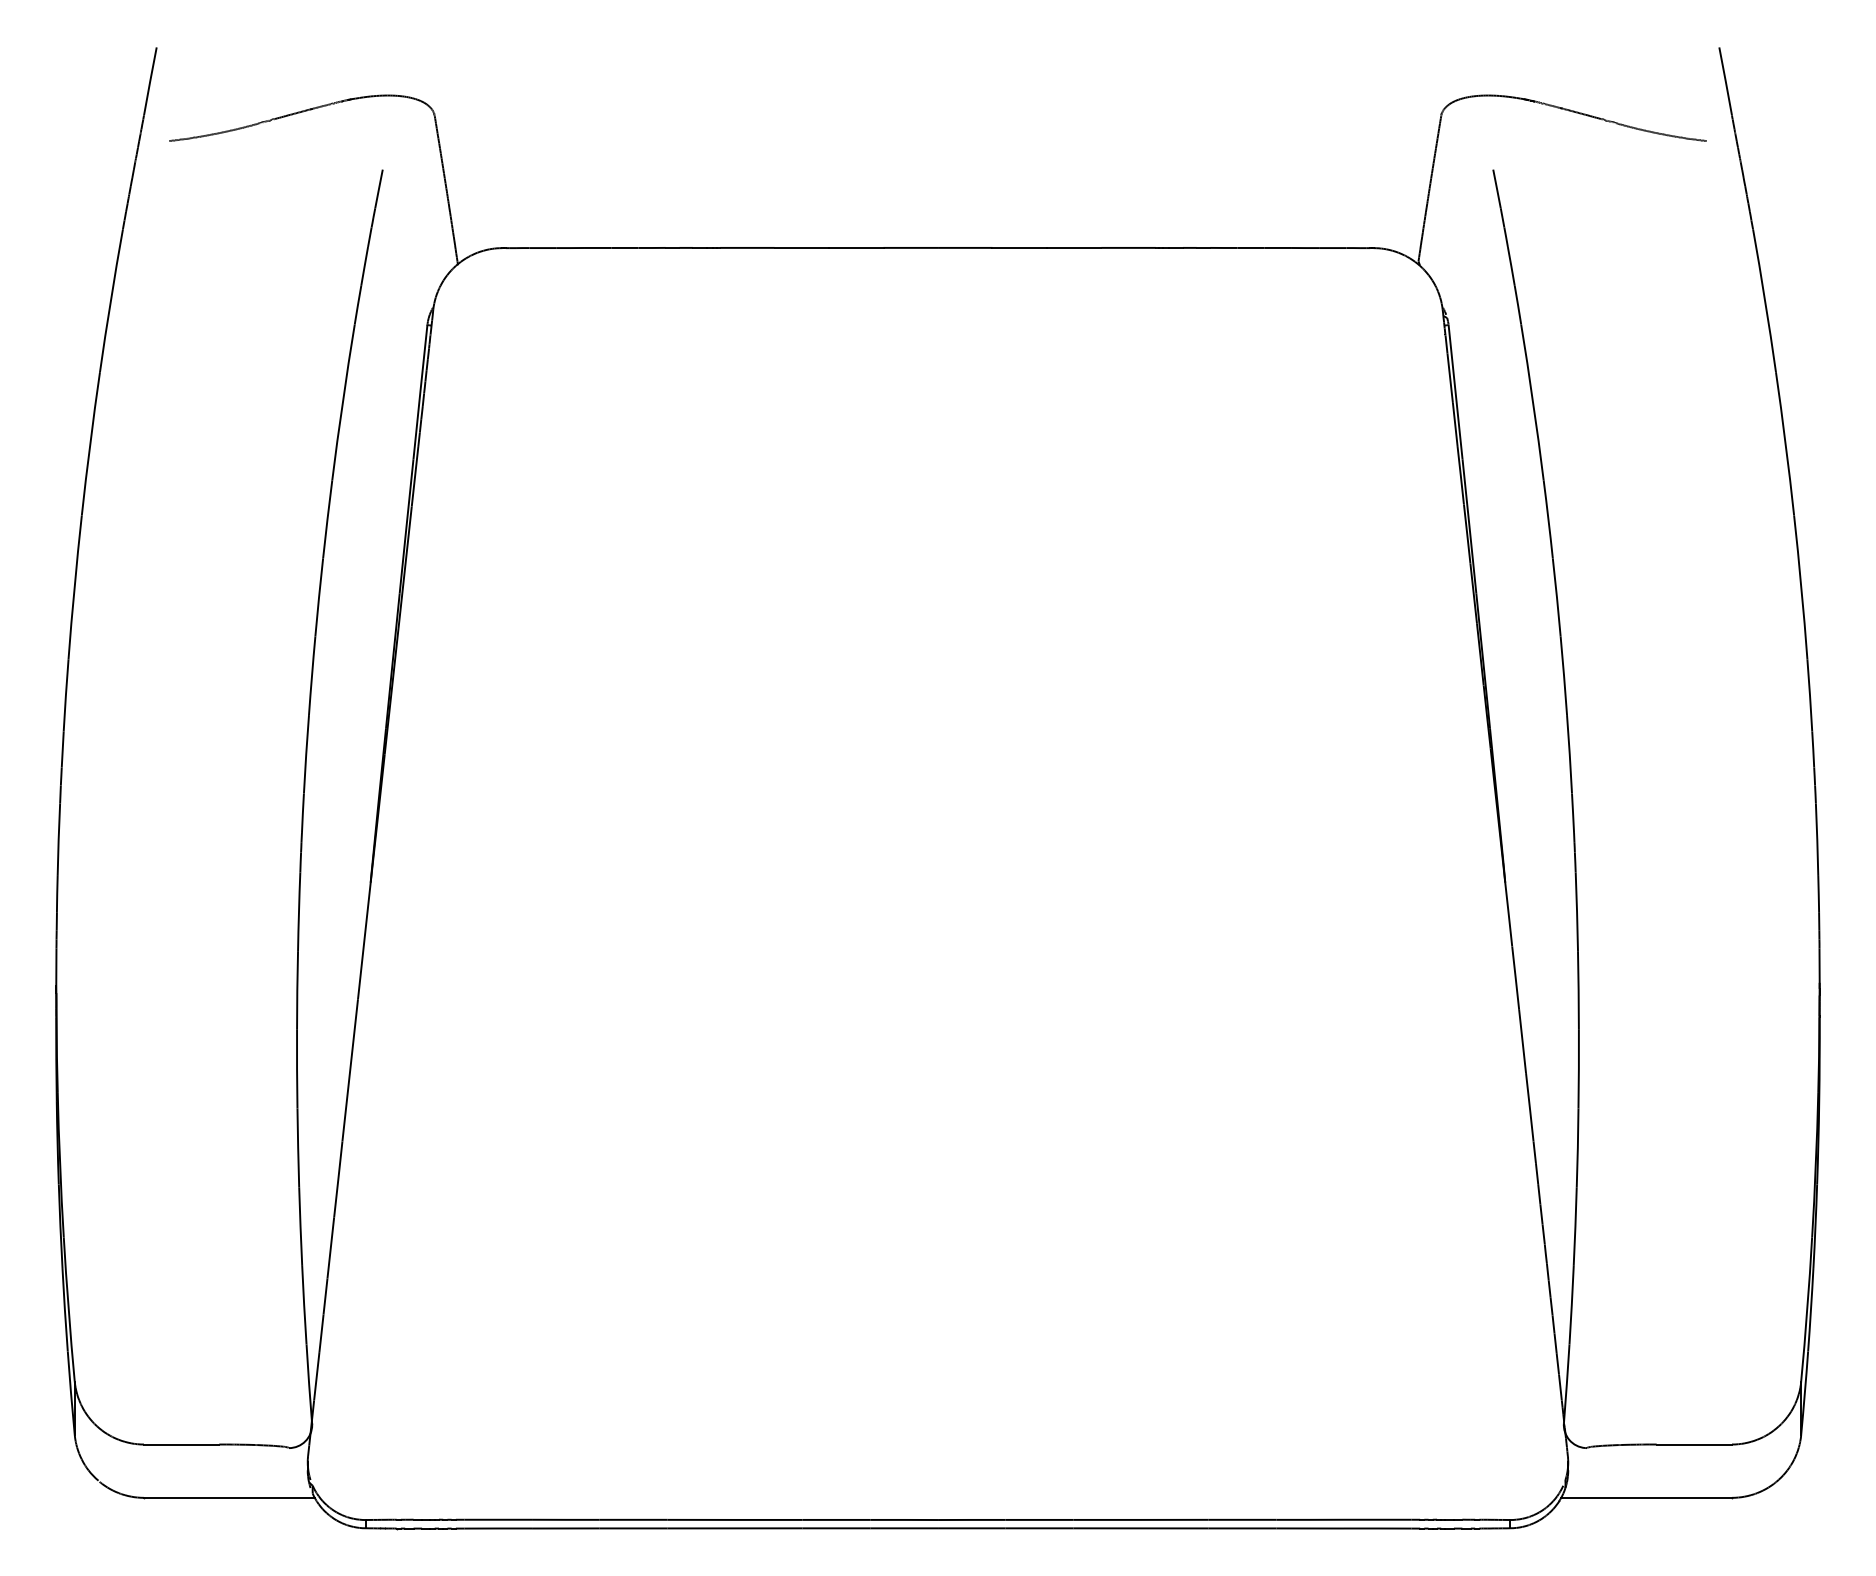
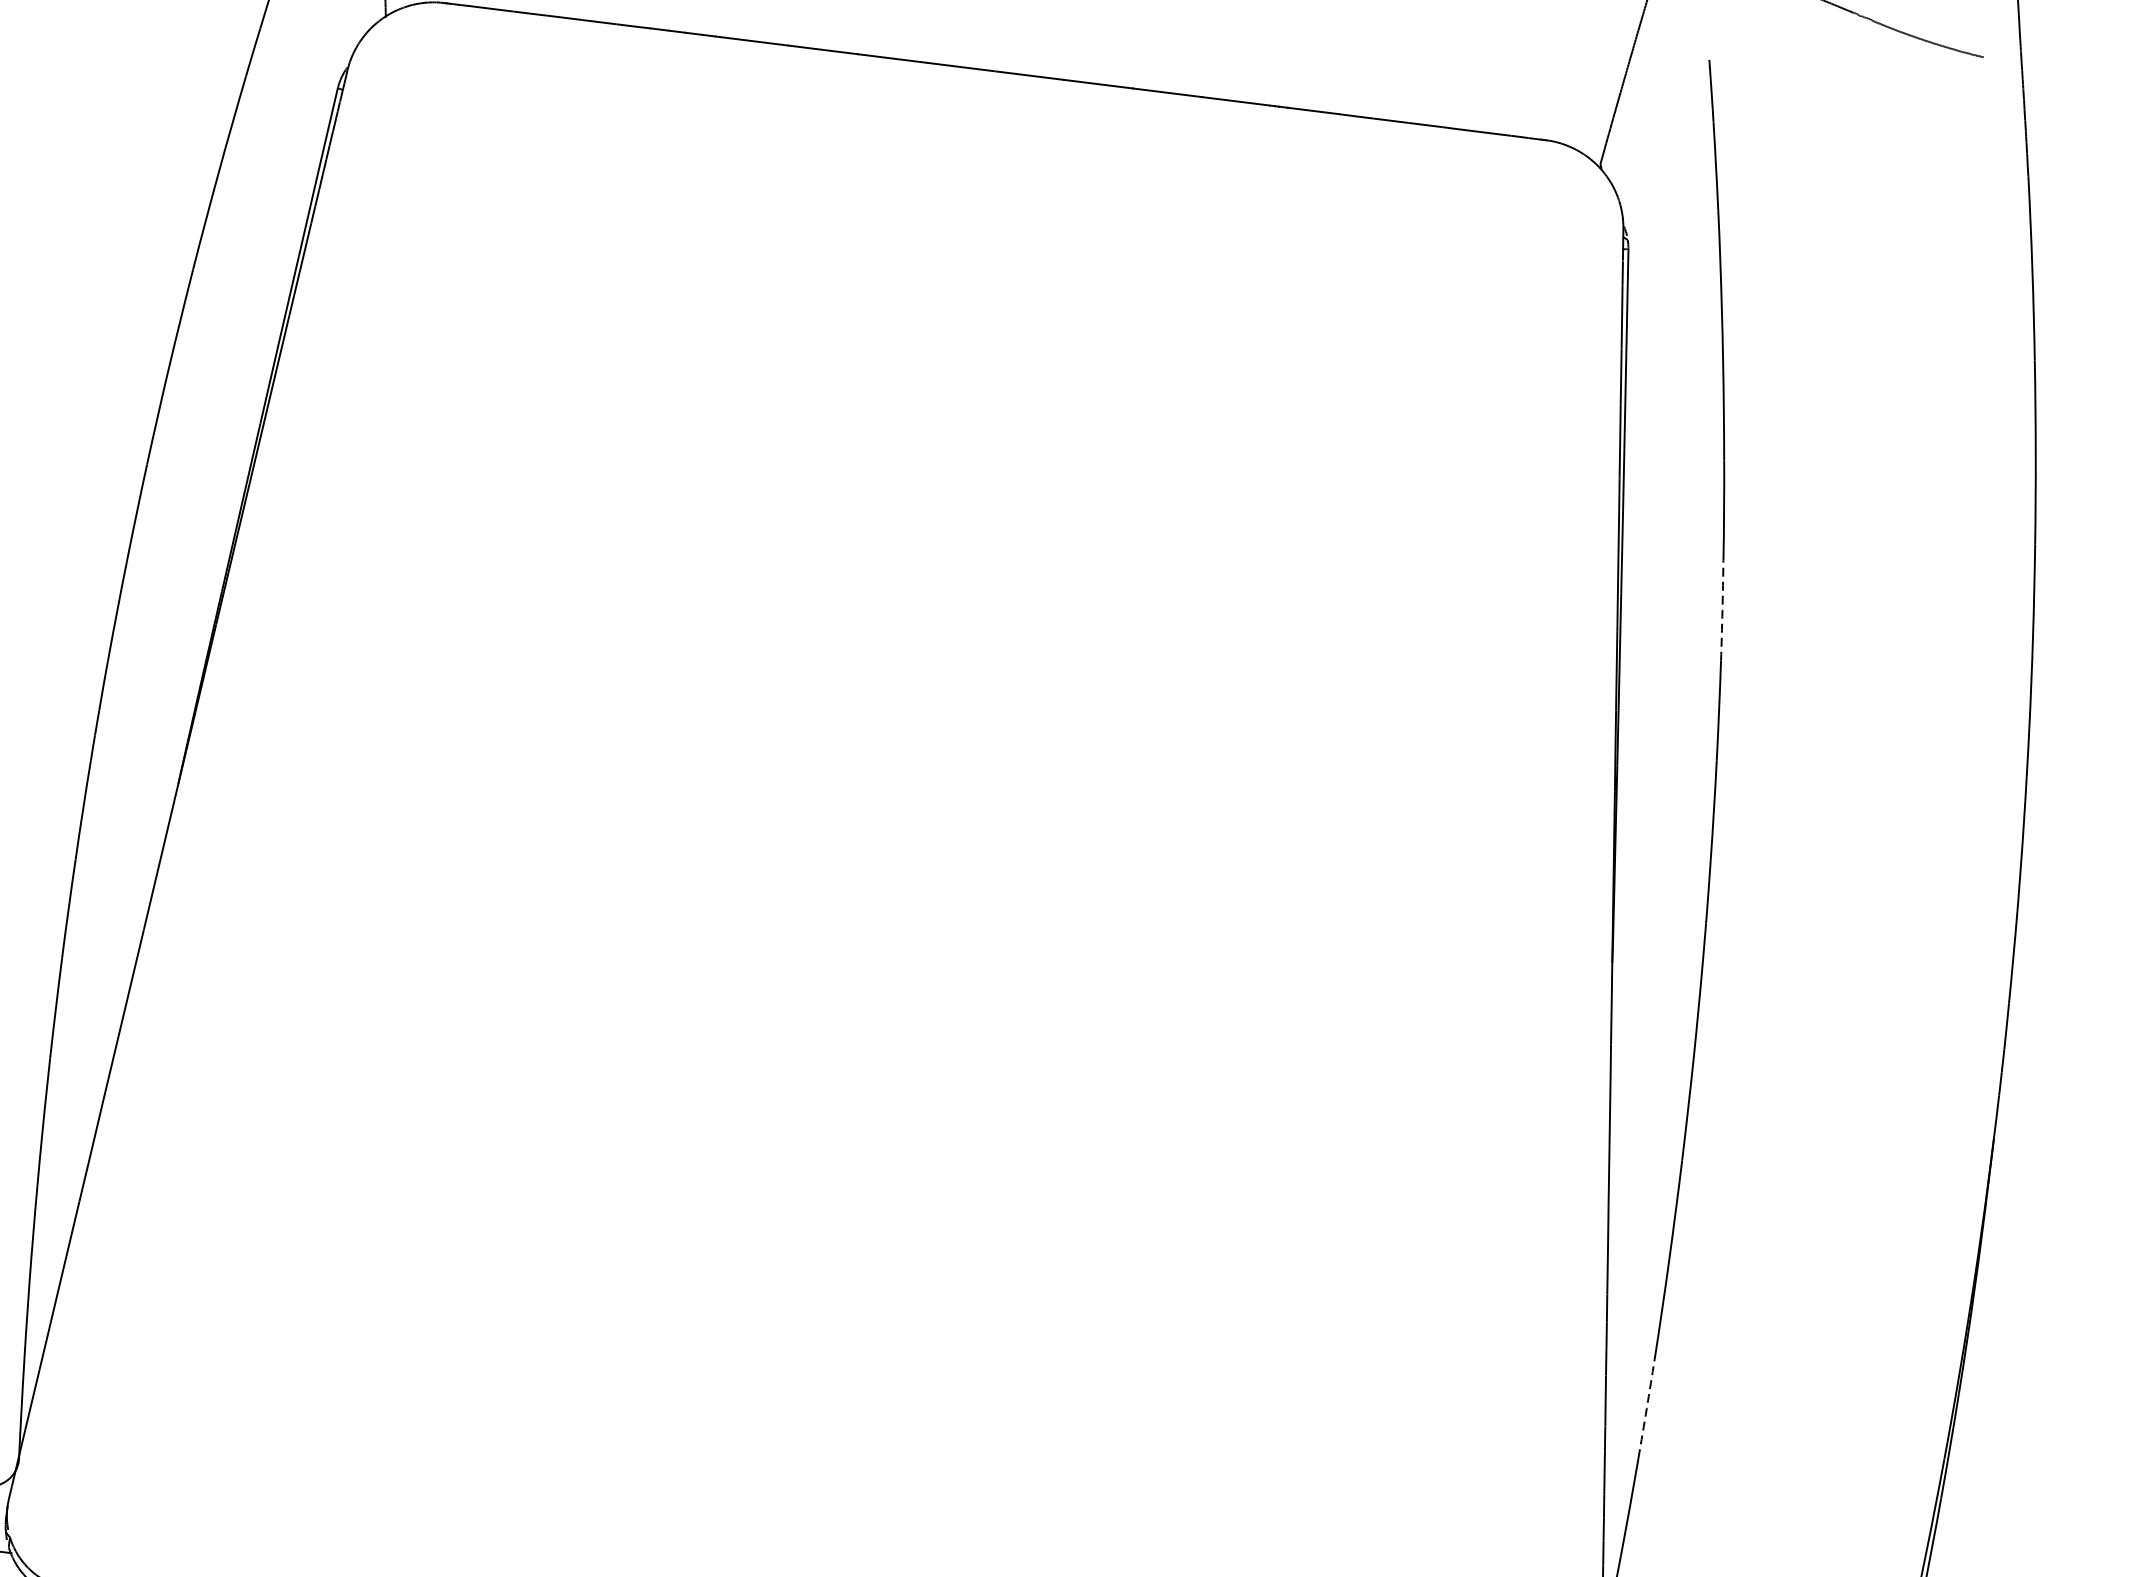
arc: (1556, 597) -> (1721, 610), solid -> dashed
arc: (1575, 1226) -> (1646, 1408), solid -> dashed

